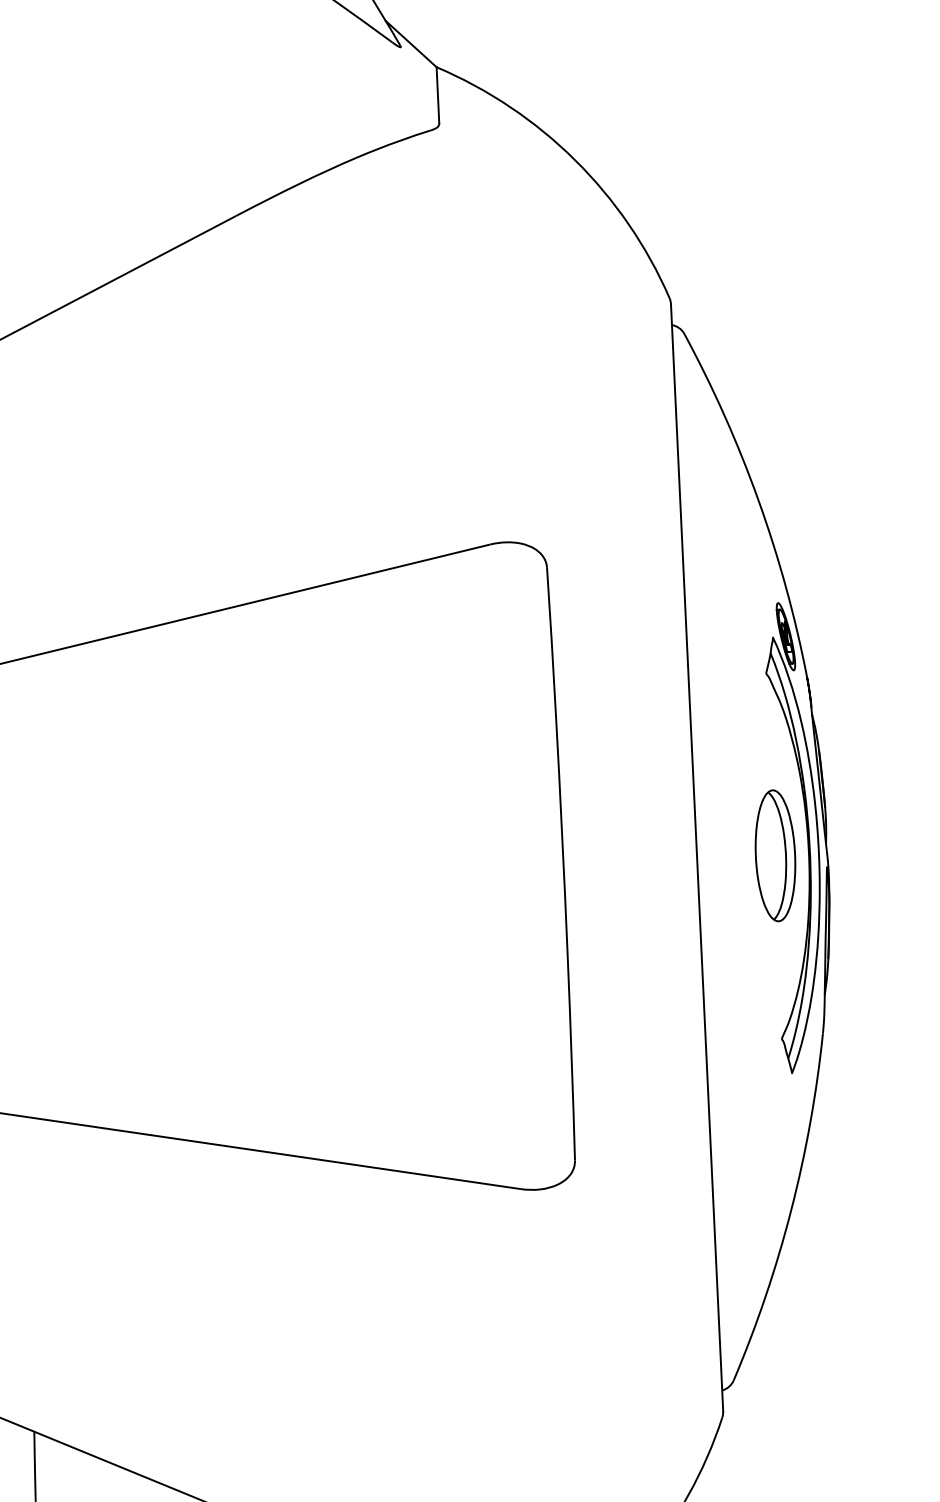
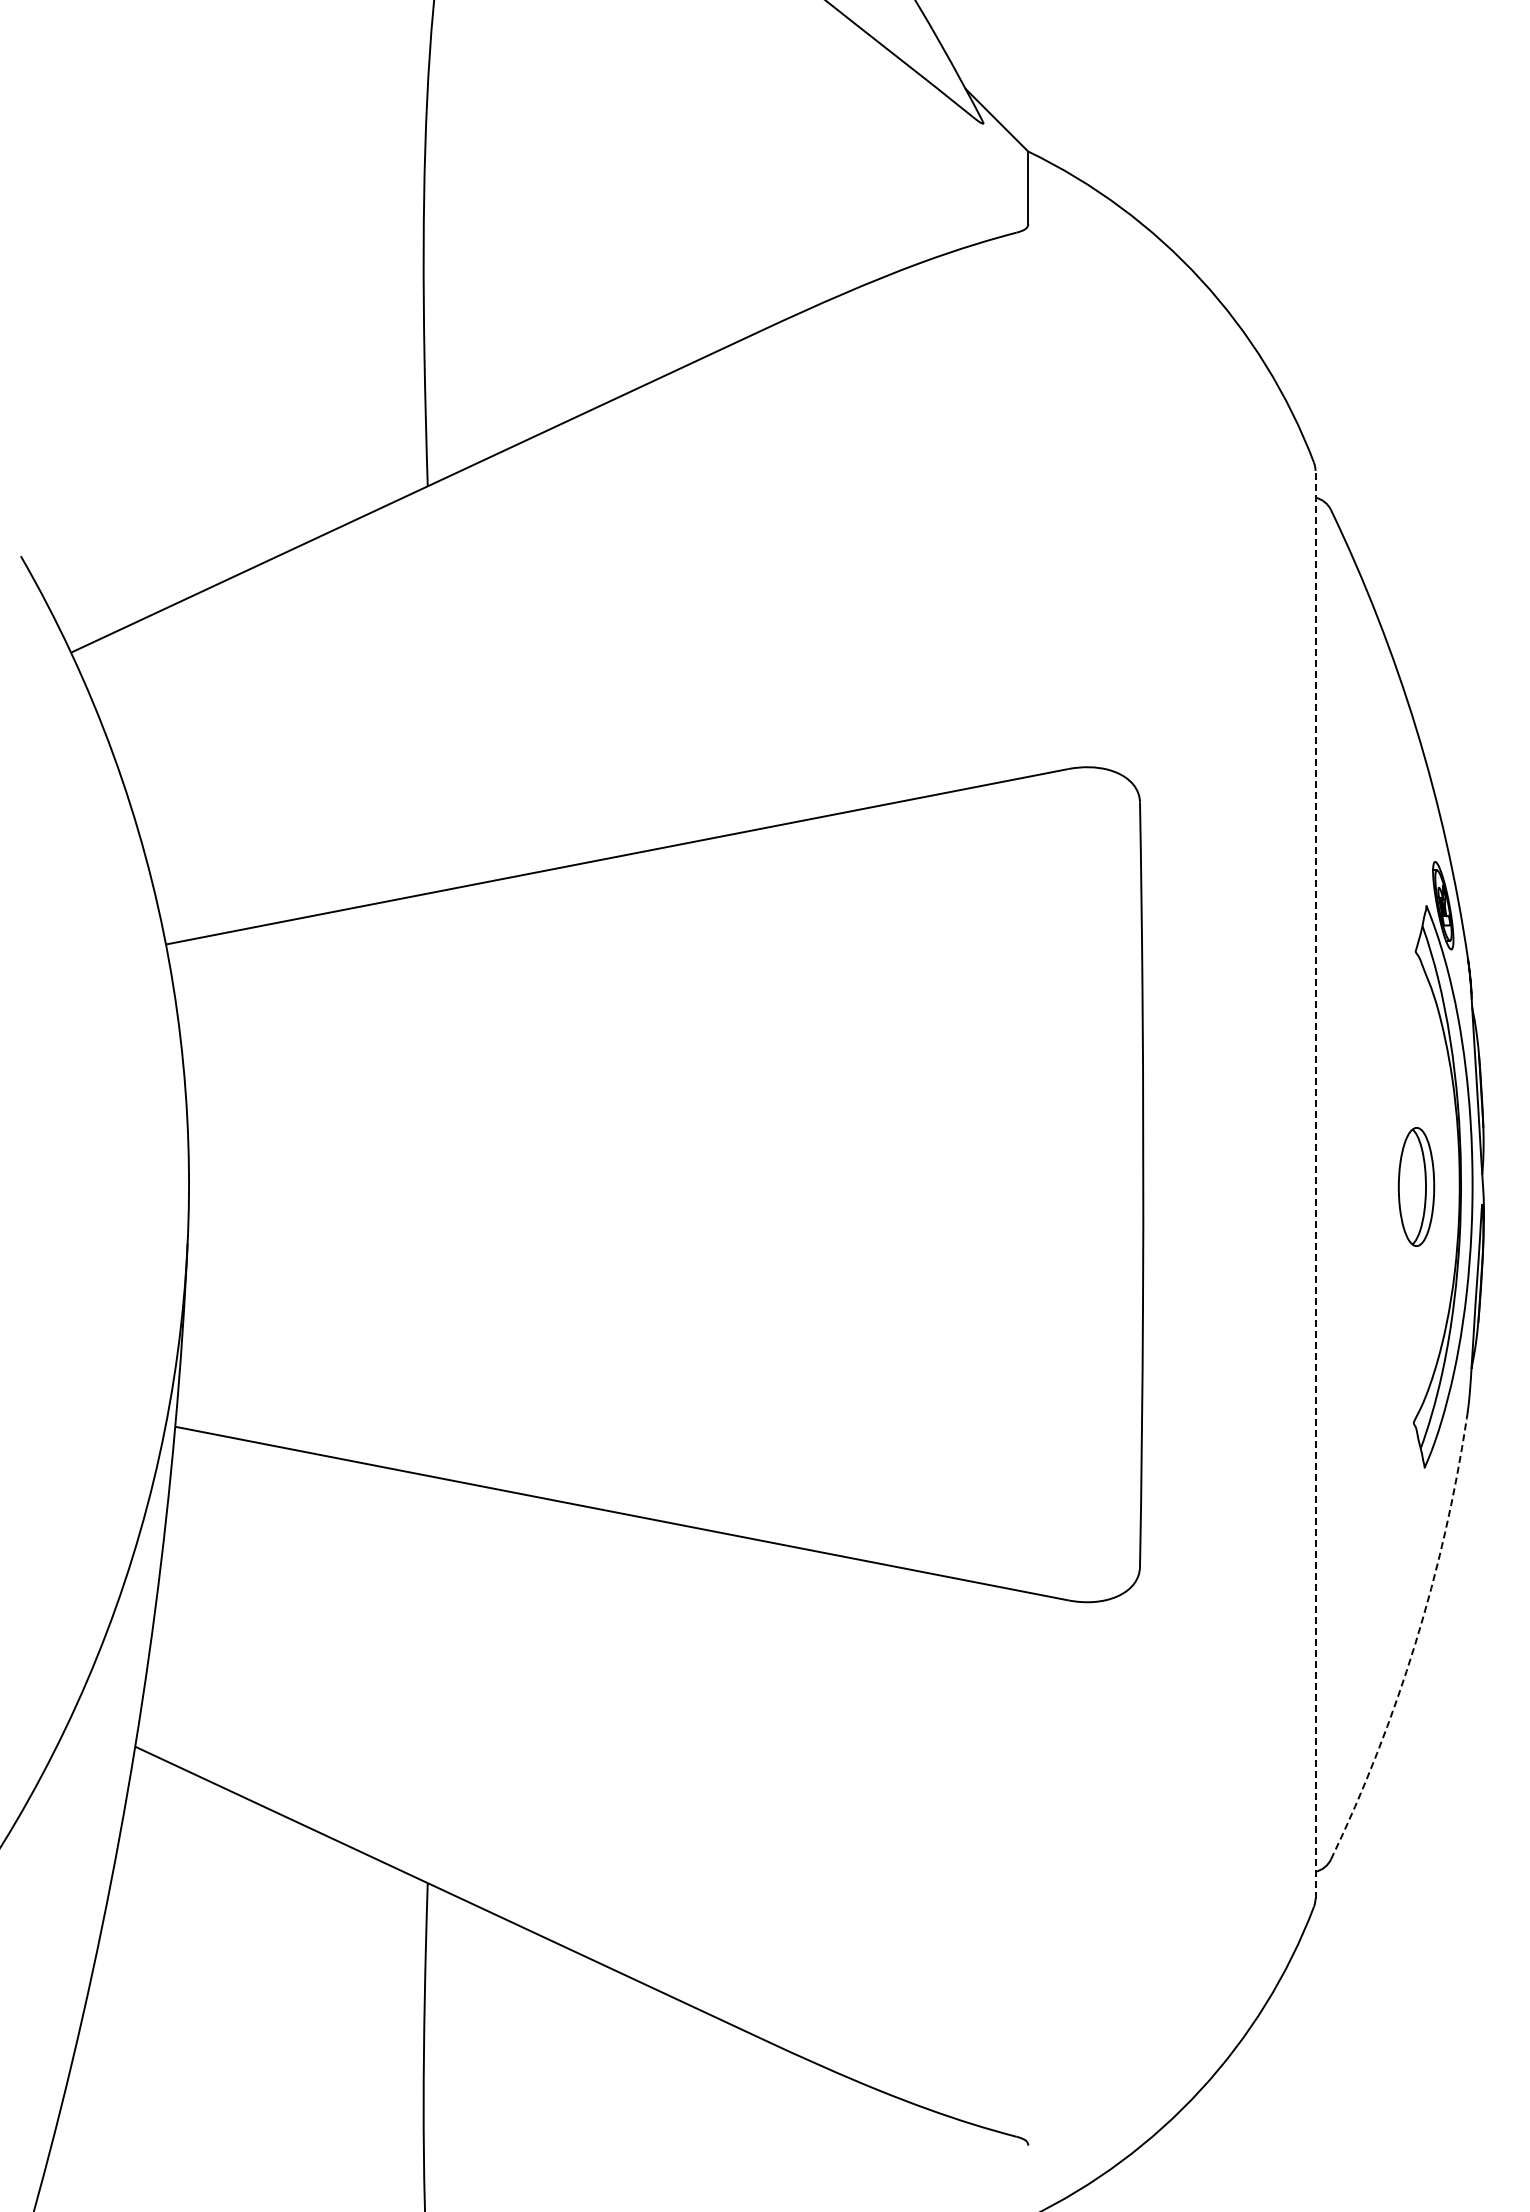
part: (775, 855) -> (1416, 1186), size x0.7
line: (697, 857) -> (1315, 1184), solid -> dashed
arc: (791, 1210) -> (1415, 1644), solid -> dashed

